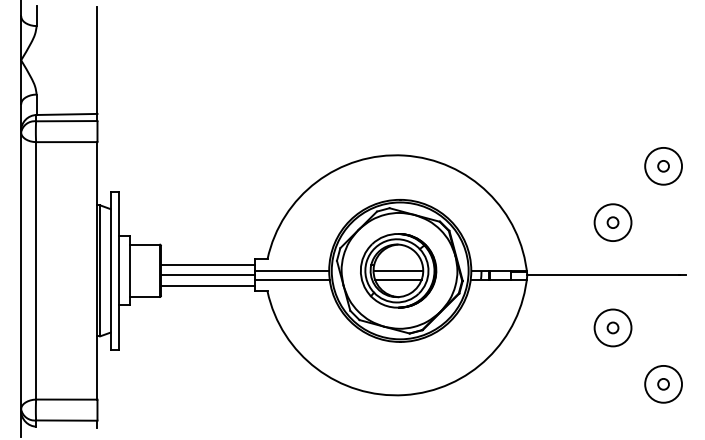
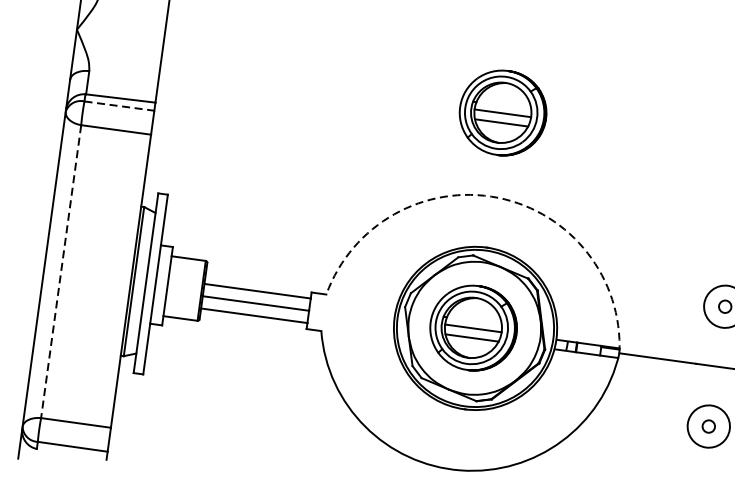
part: (398, 81) -> (503, 112), added
line: (66, 121) -> (119, 106), solid -> dashed
arc: (404, 155) -> (498, 197), solid -> dashed
line: (36, 270) -> (61, 271), solid -> dashed
line: (291, 271) -> (351, 312), removed
line: (291, 279) -> (350, 321), removed

